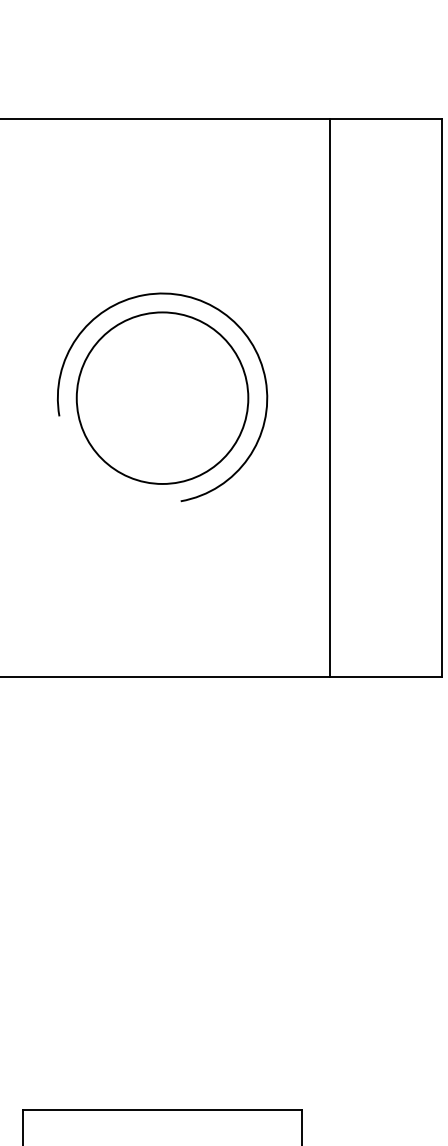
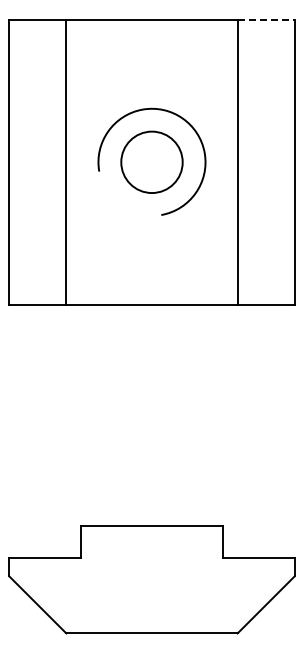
line: (386, 118) -> (266, 19), solid -> dashed
circle: (161, 398) -> (151, 162), size x0.7

